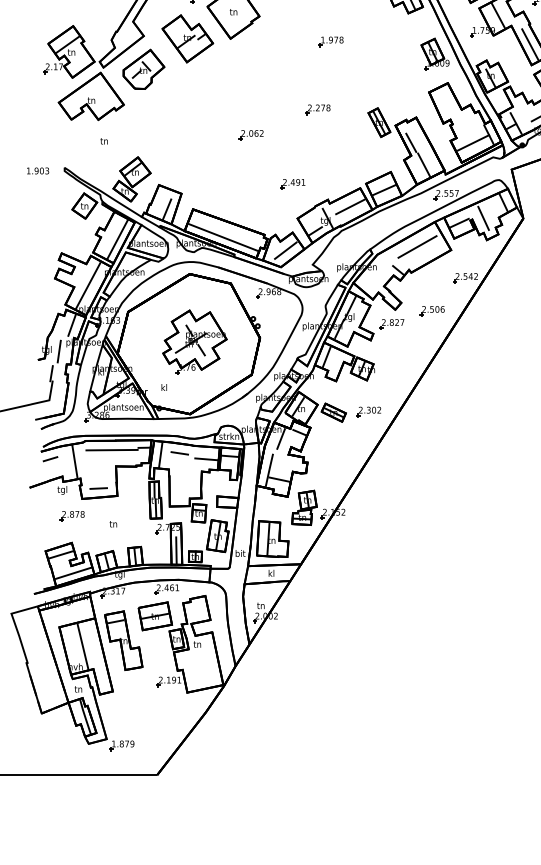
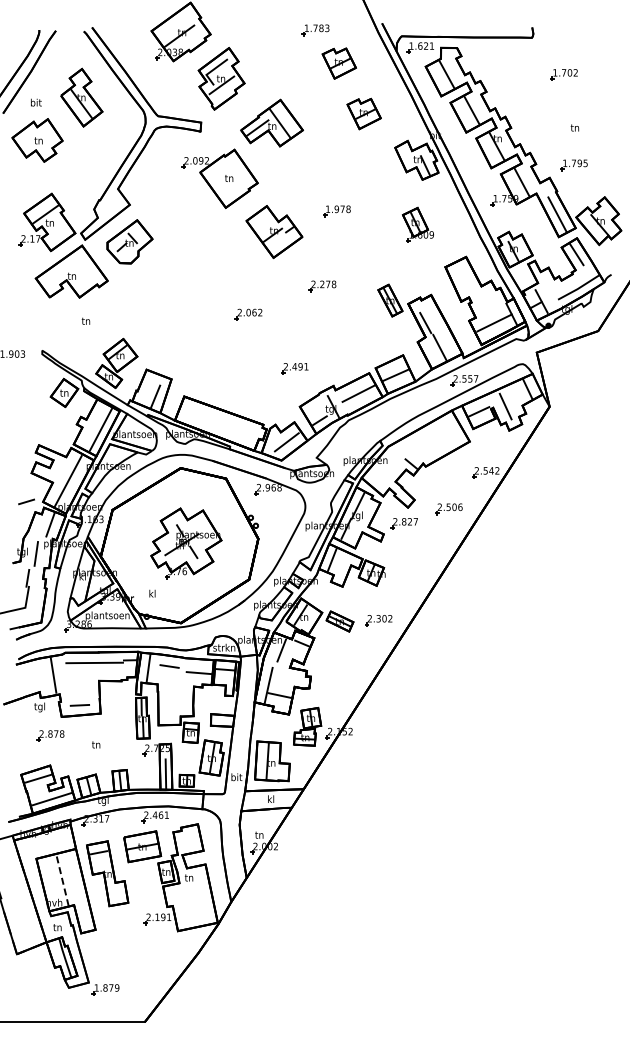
part: (187, 39) -> (274, 232), moved
part: (434, 53) -> (417, 224), moved
line: (223, 237) -> (218, 427), removed
line: (417, 247) -> (432, 438), removed
line: (50, 458) -> (26, 501), moved
line: (82, 646) -> (62, 880), solid -> dashed

